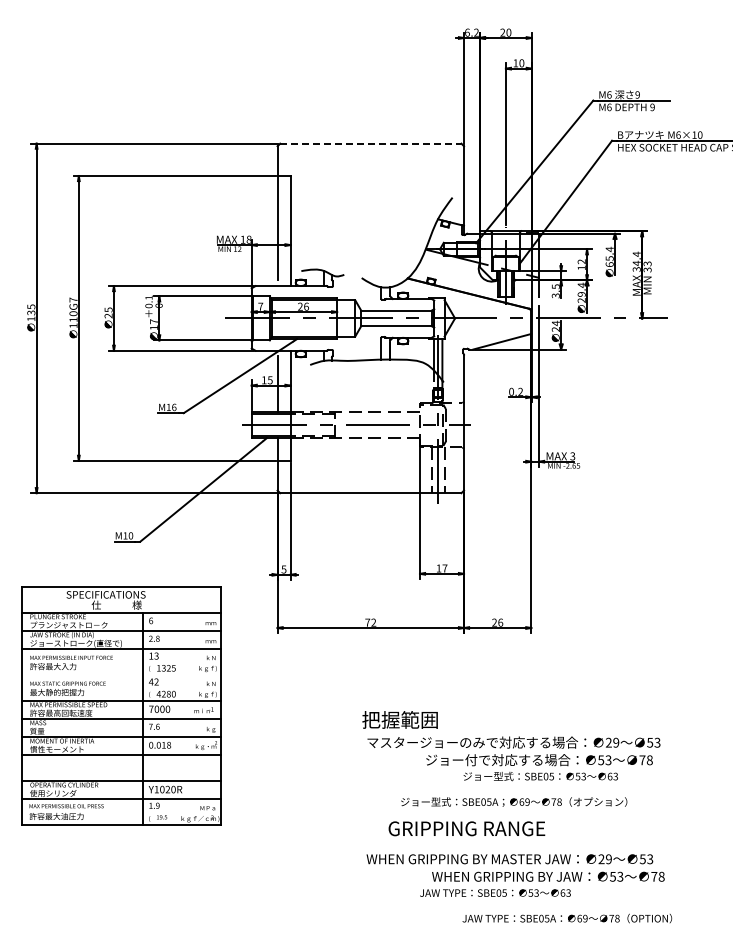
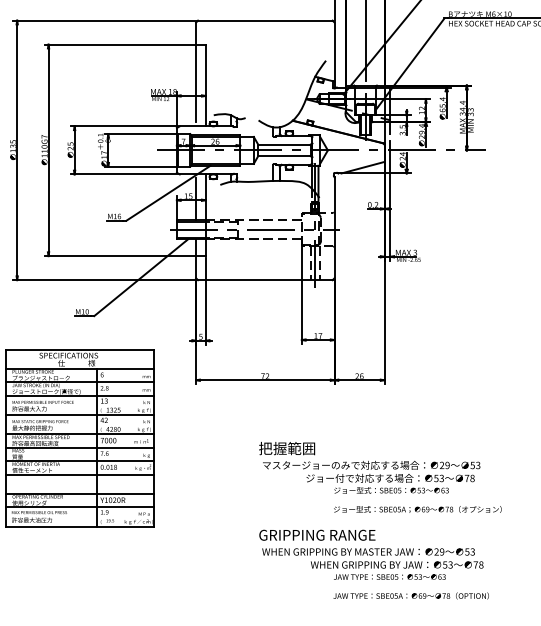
line: (370, 143) -> (265, 20), dashed -> solid
line: (121, 674) -> (80, 414), added
text: (514, 801) -> (418, 509), moved
text: (466, 828) -> (317, 535), moved
text: (495, 892) -> (389, 576), moved

